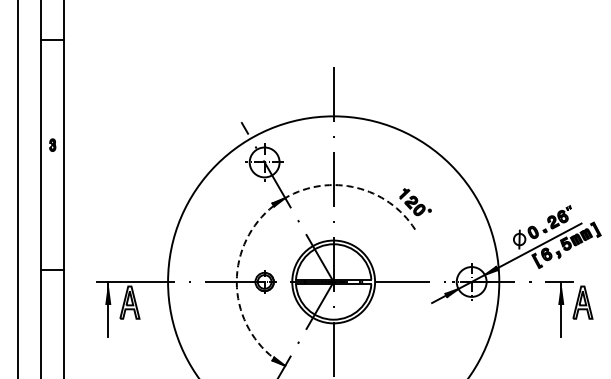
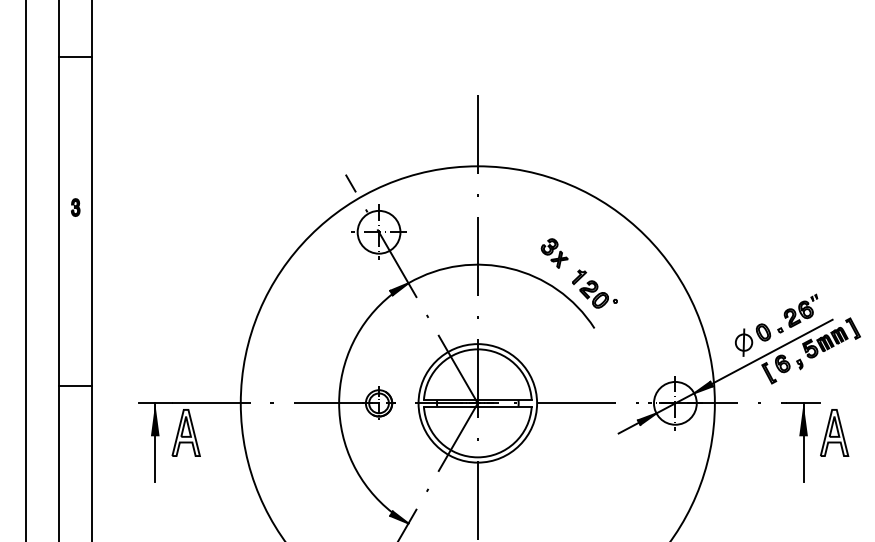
part: (387, 176) -> (554, 252), added
arc: (356, 187) -> (510, 268), dashed -> solid
arc: (236, 281) -> (338, 402), dashed -> solid

